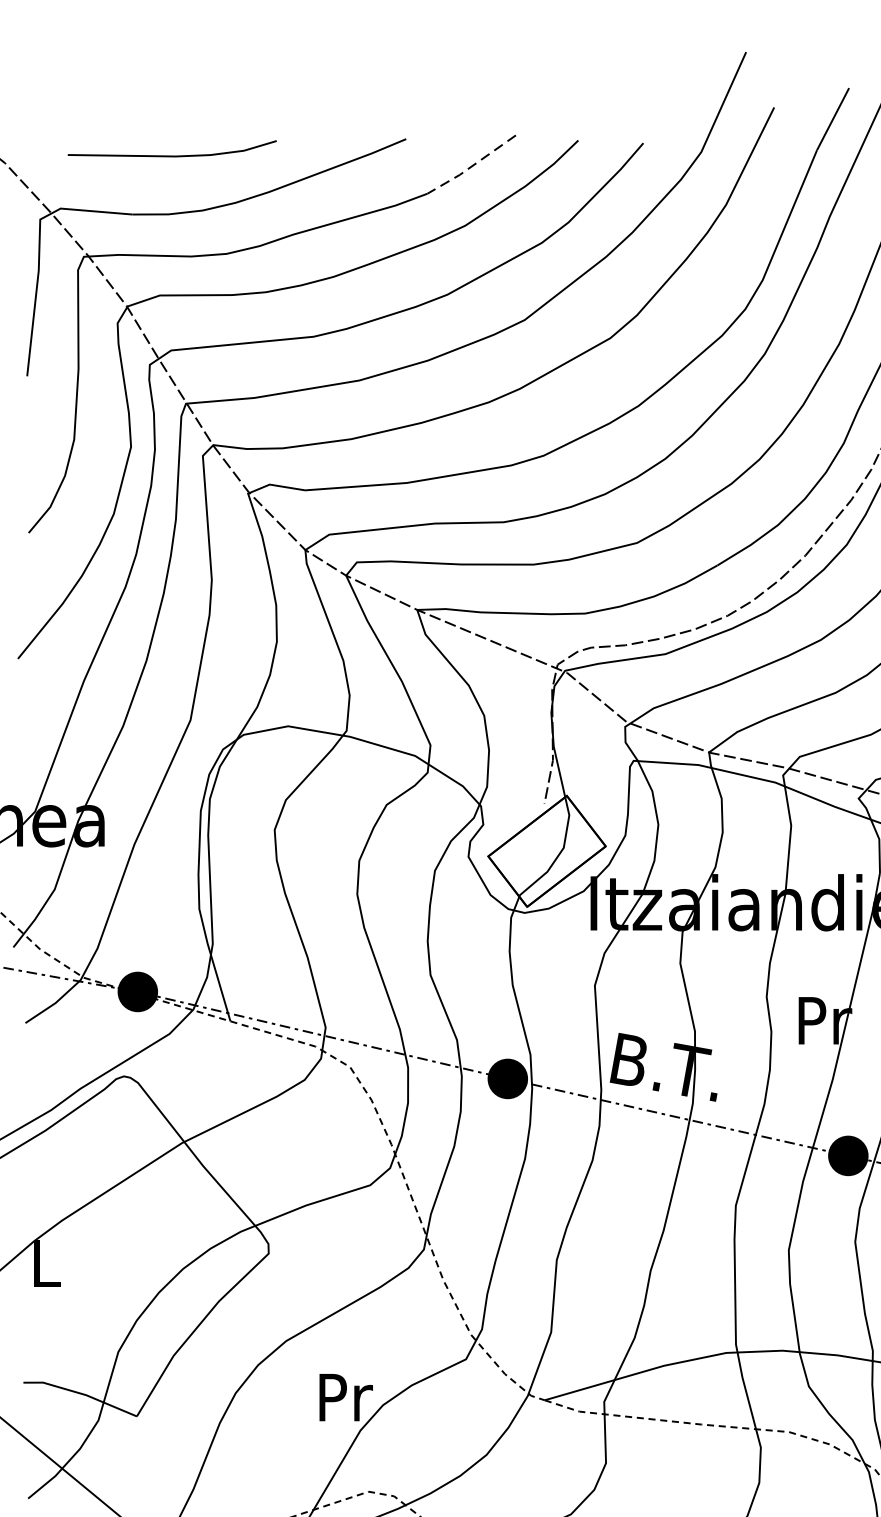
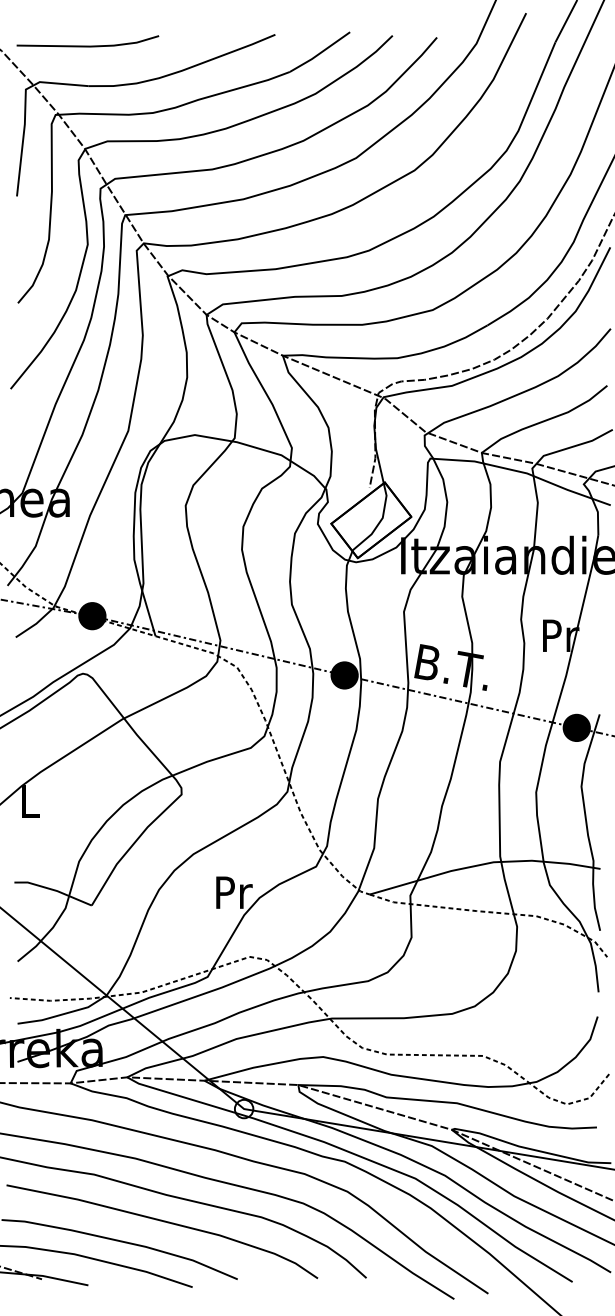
line: (171, 154) -> (87, 45), moved
line: (472, 166) -> (320, 53), dashed -> solid

